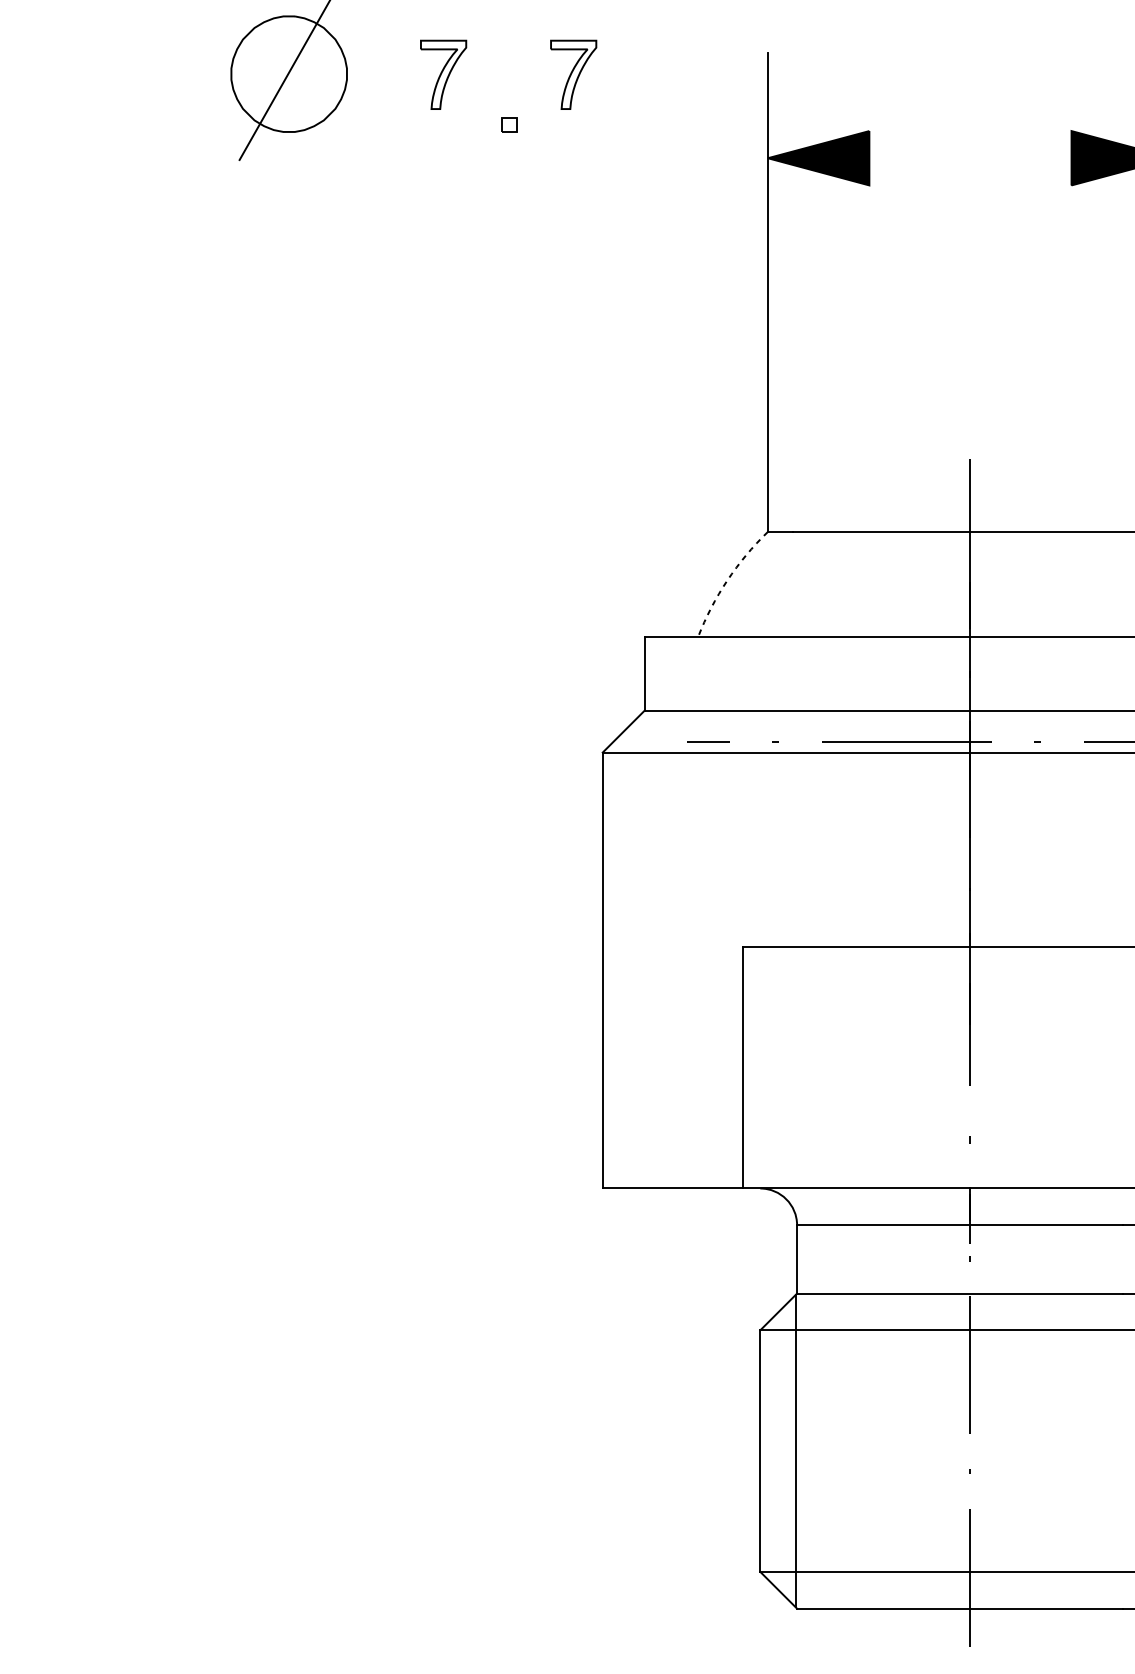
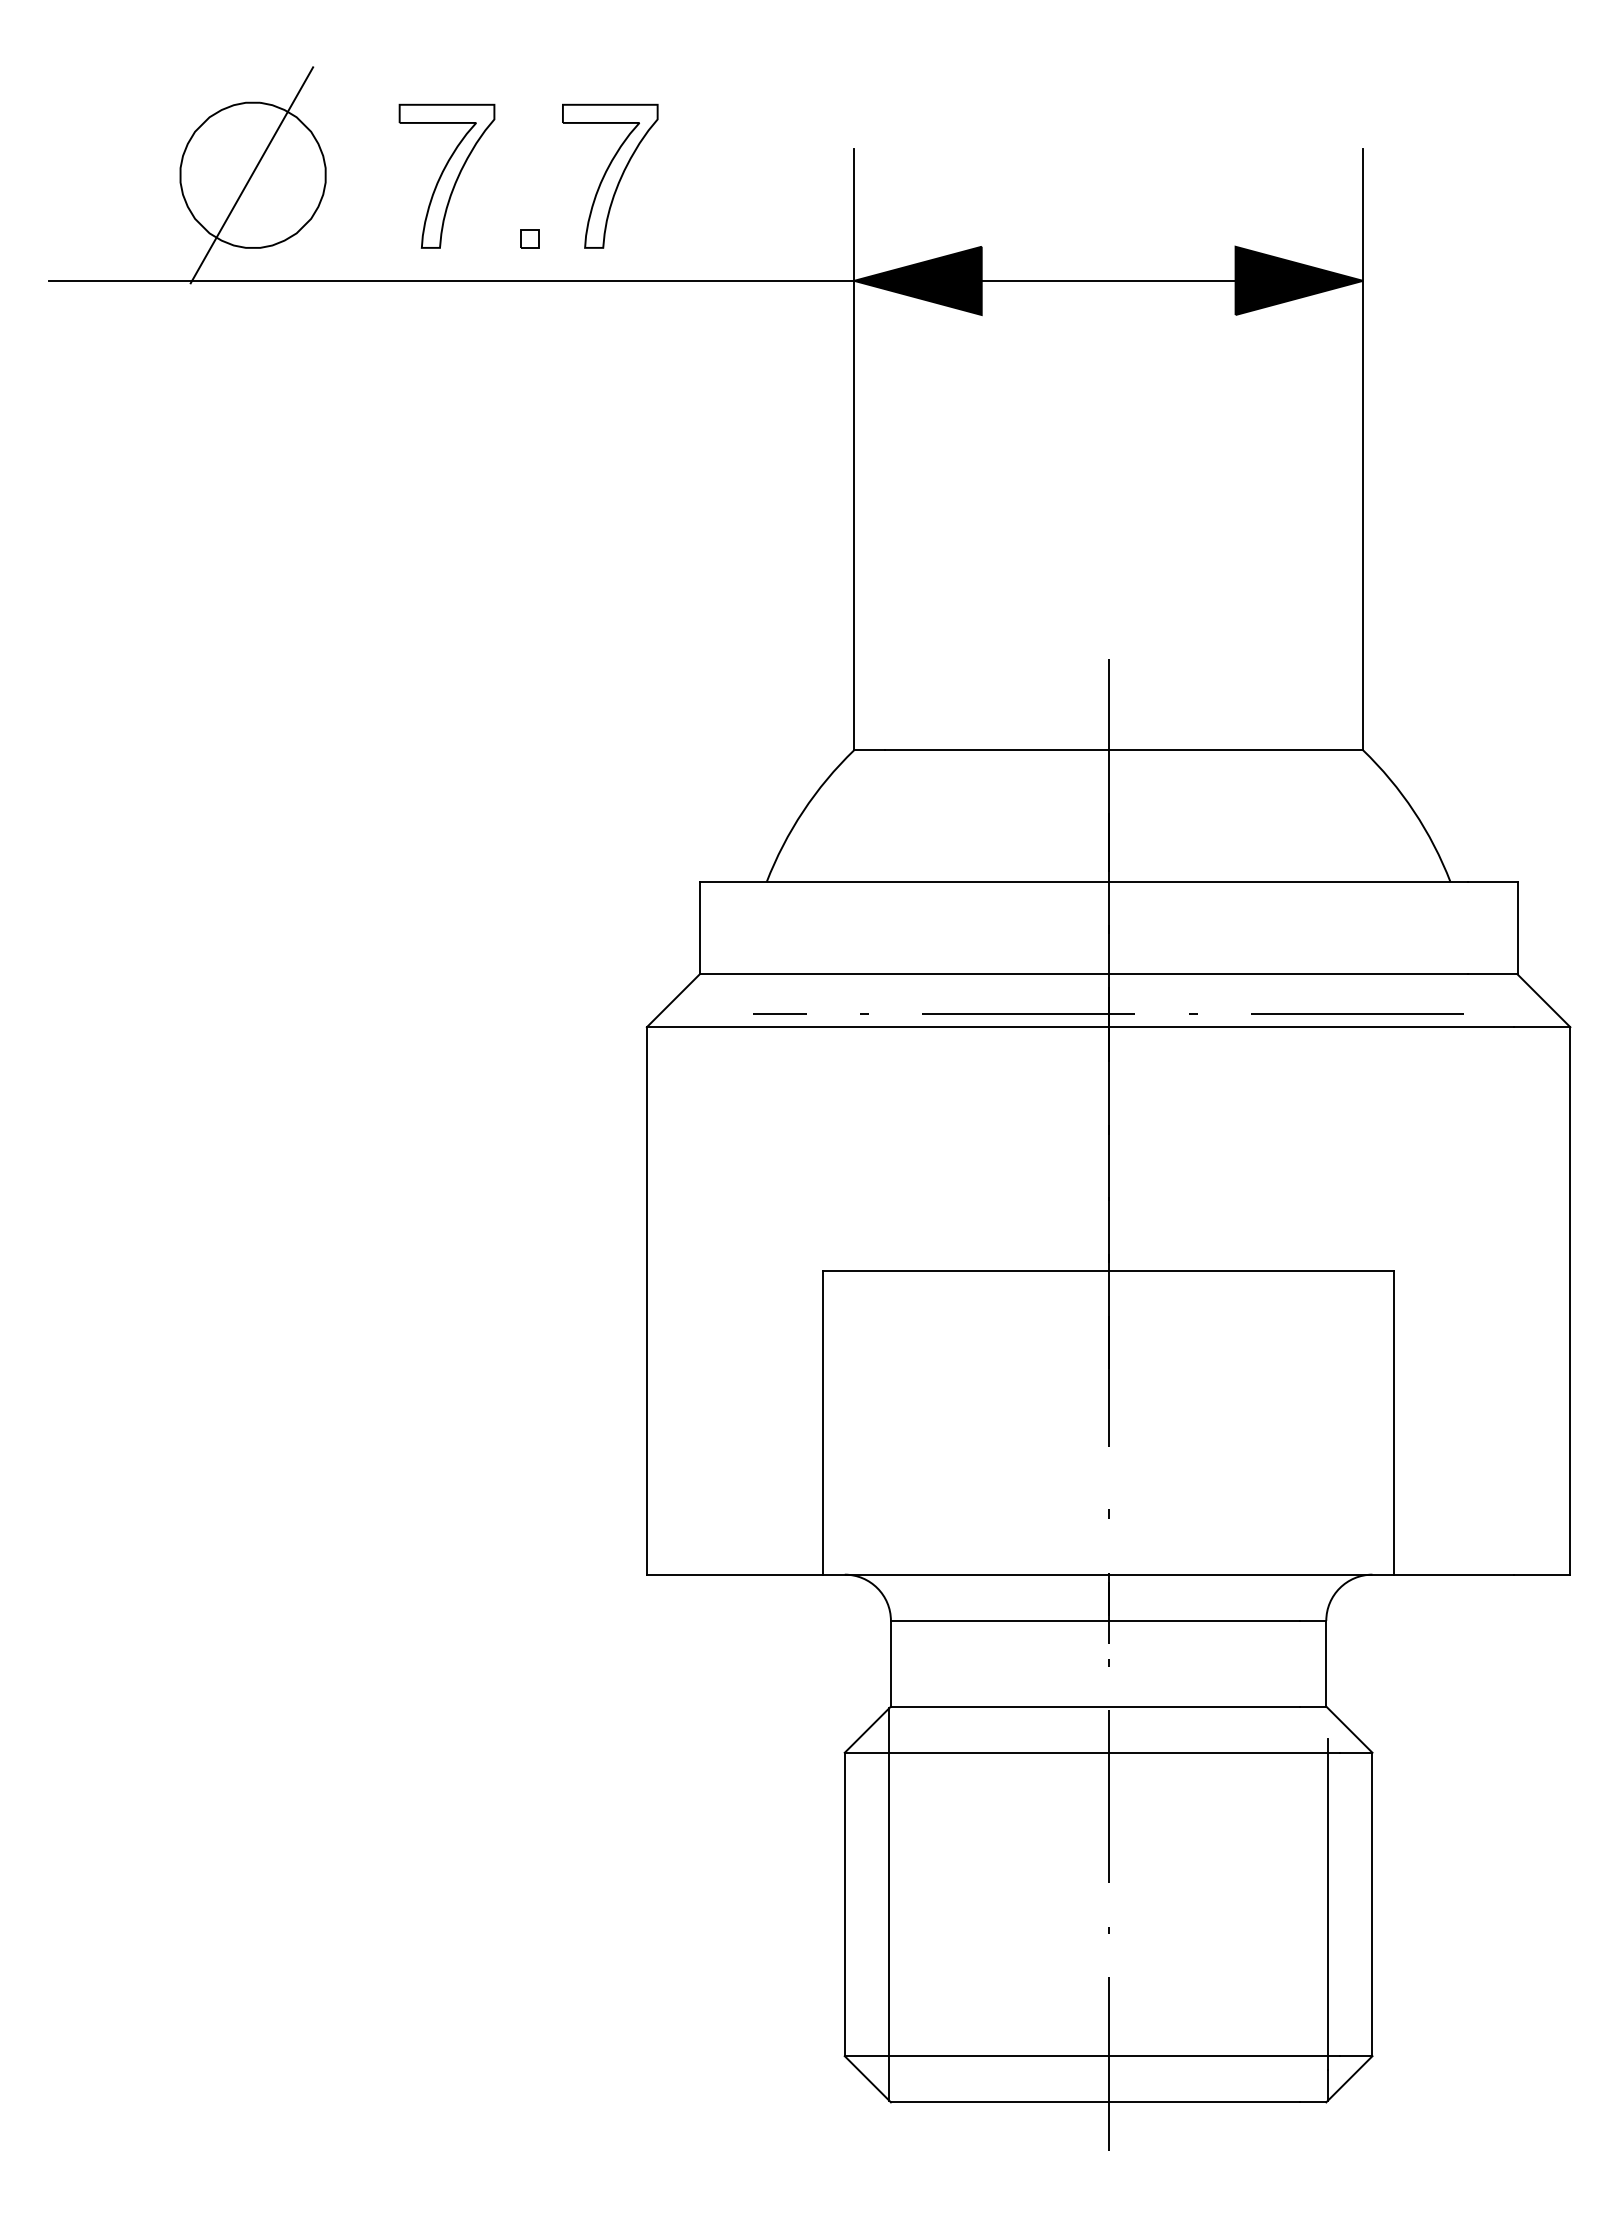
part: (443, 74) -> (446, 175), size x1.67
part: (573, 74) -> (610, 175), size x1.67
line: (447, 157) -> (451, 280), added
line: (970, 157) -> (1108, 280), added
arc: (727, 580) -> (803, 811), dashed -> solid

